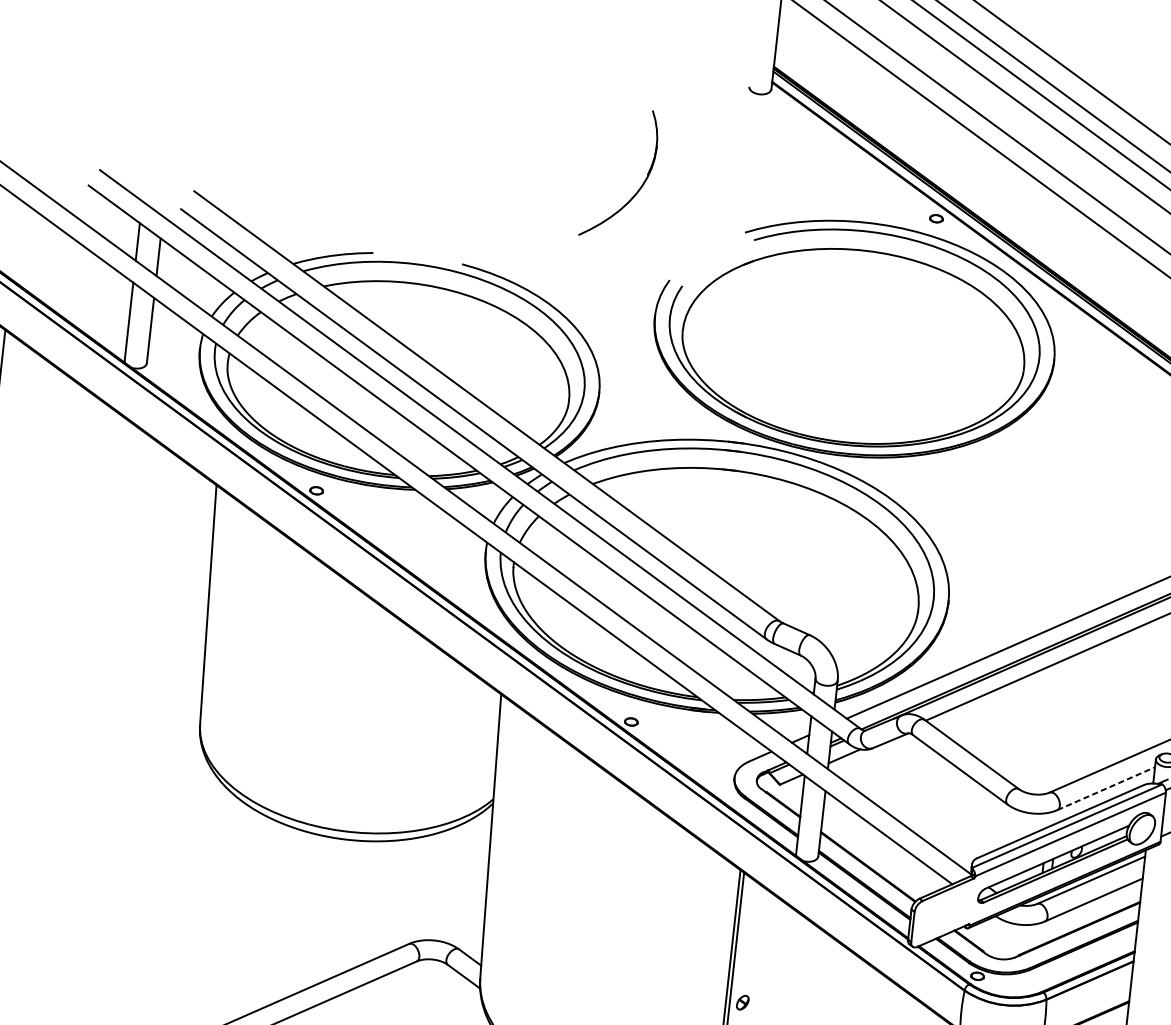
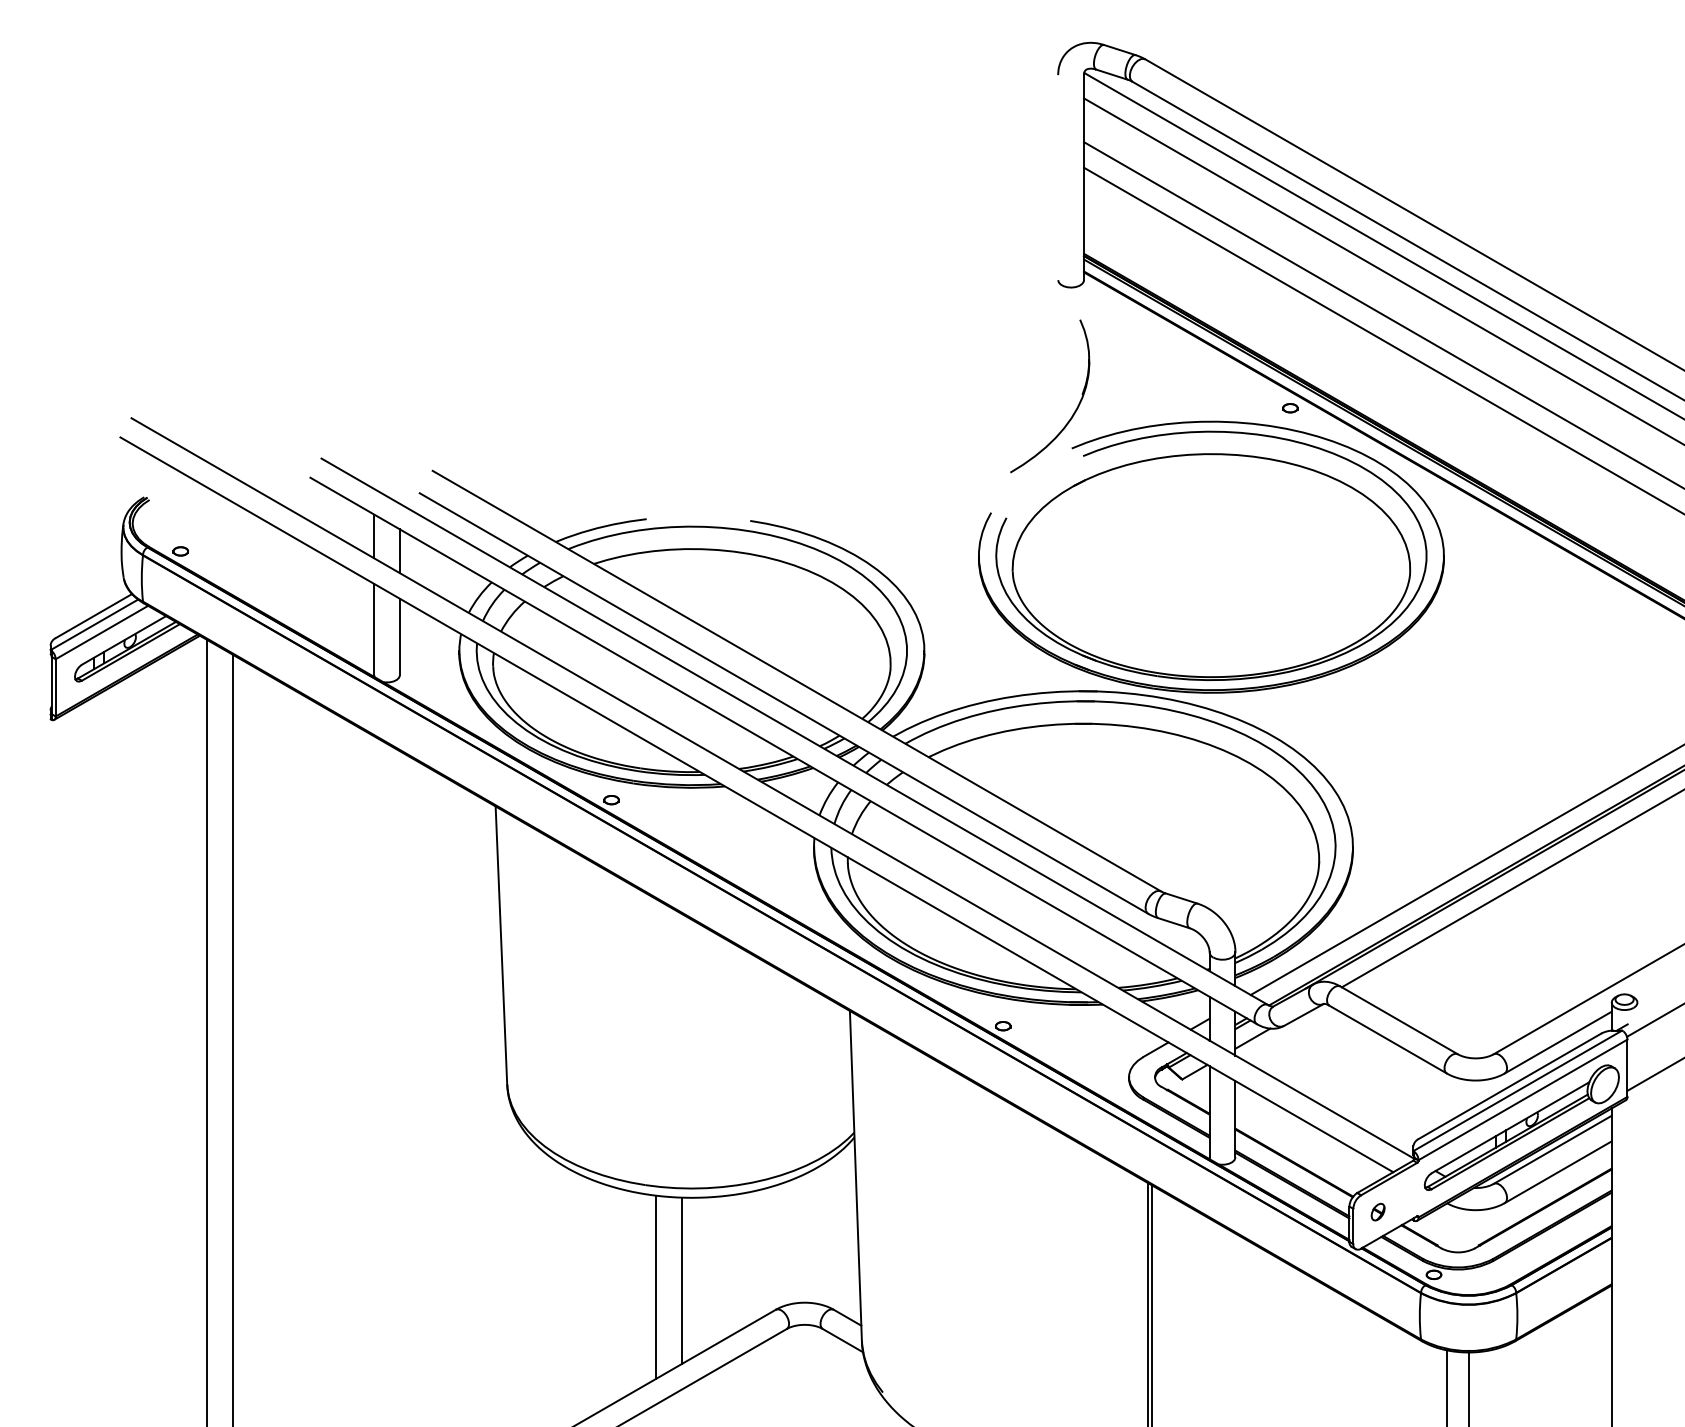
part: (638, 189) -> (1073, 412), moved
line: (1106, 788) -> (1558, 1042), dashed -> solid
line: (331, 909) -> (681, 1280), added
line: (309, 912) -> (656, 1286), added
part: (742, 1002) -> (1377, 1211), moved

